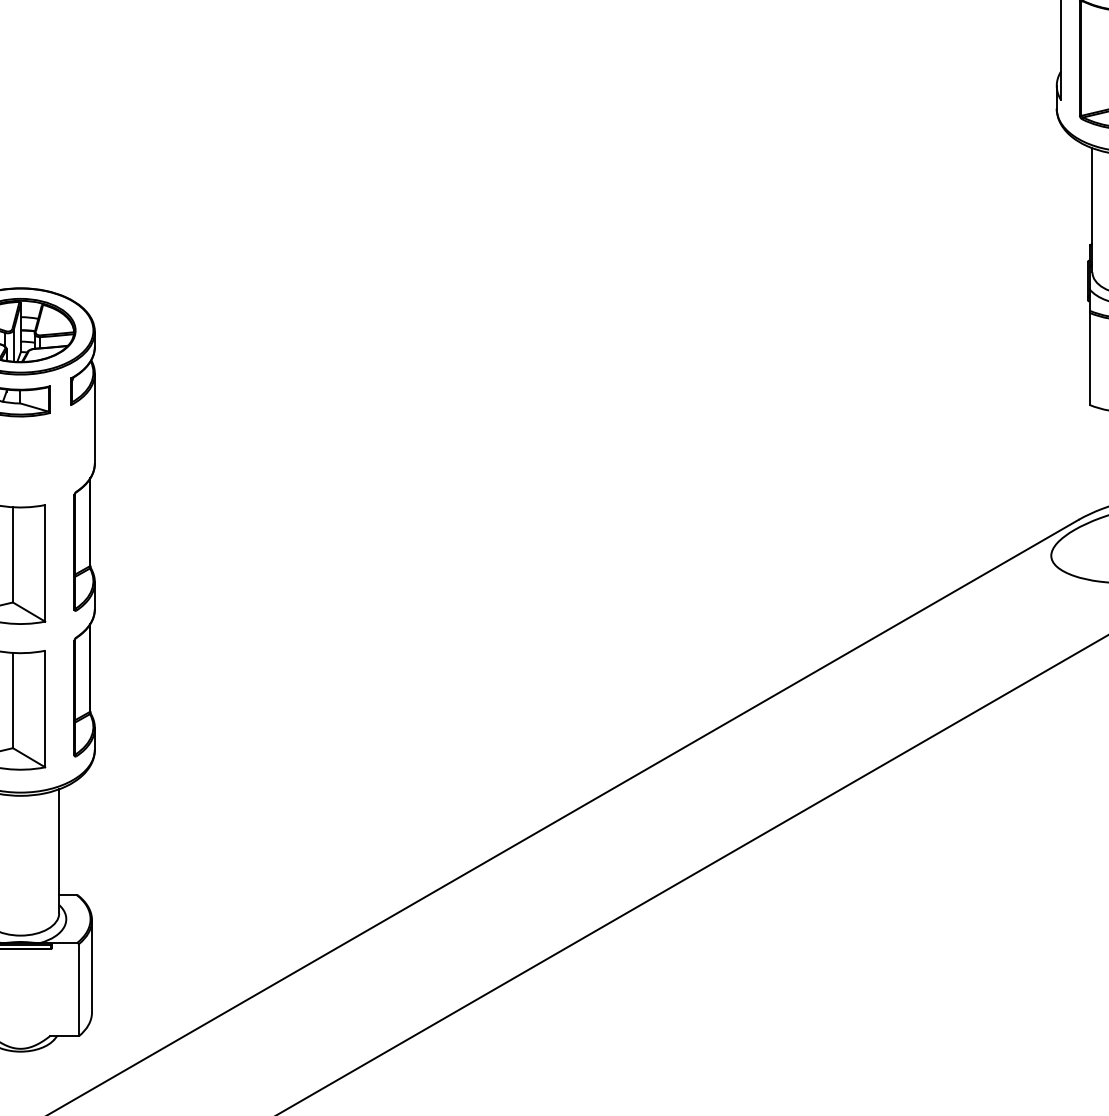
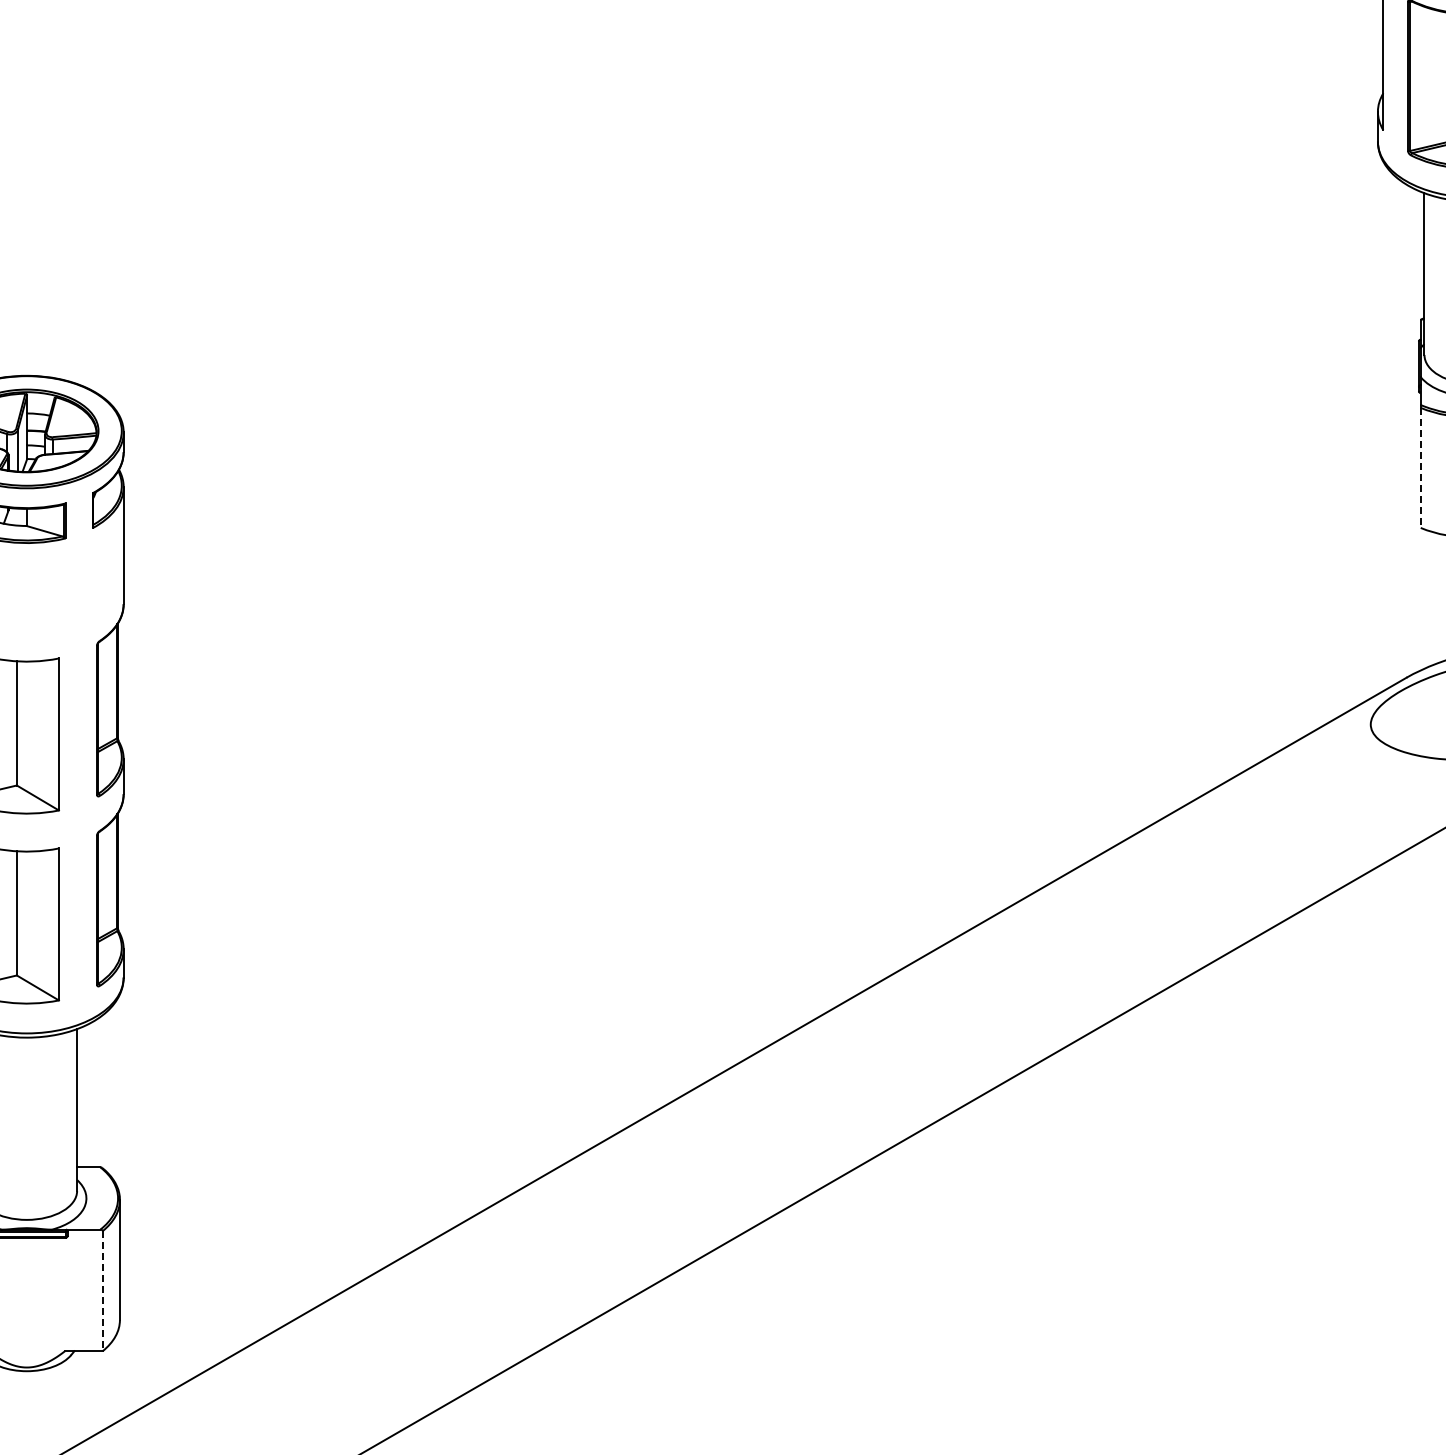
line: (1089, 359) -> (1420, 468), solid -> dashed
line: (78, 990) -> (102, 1291), solid -> dashed

